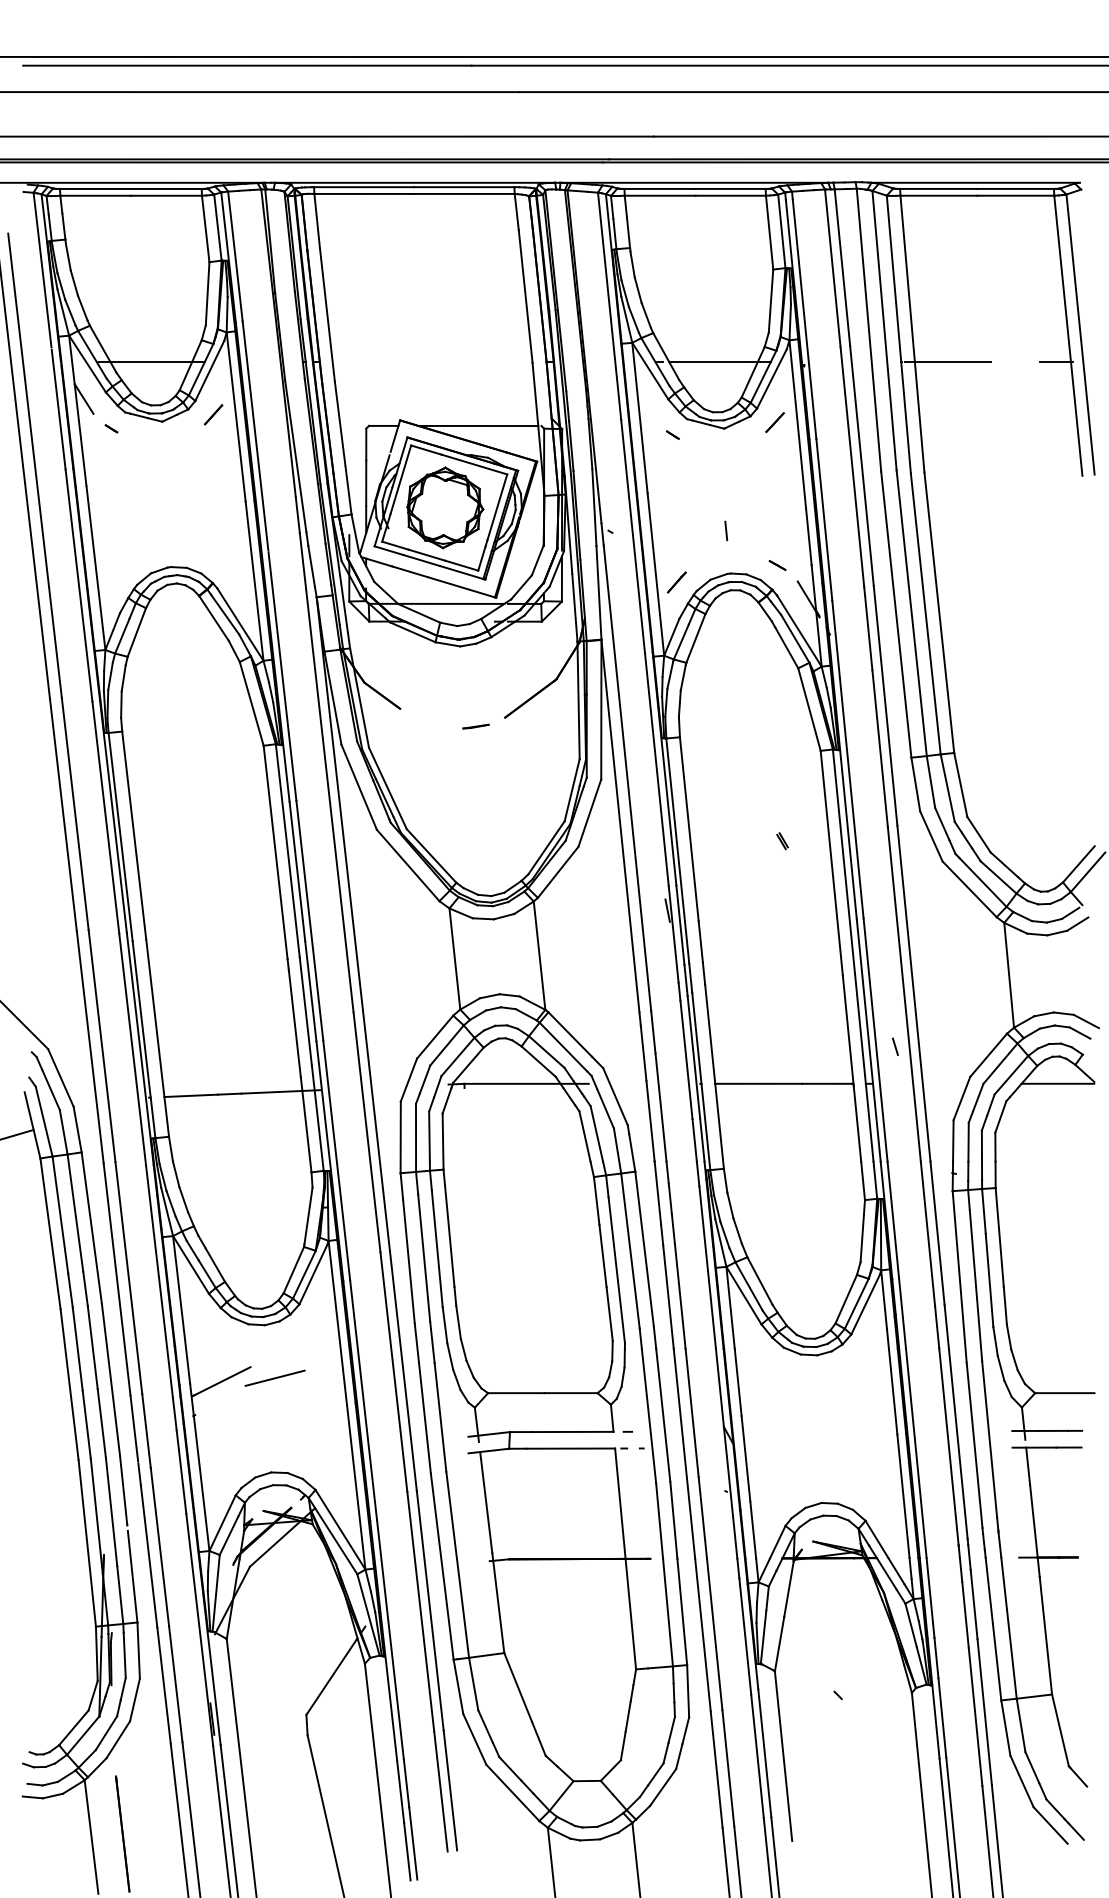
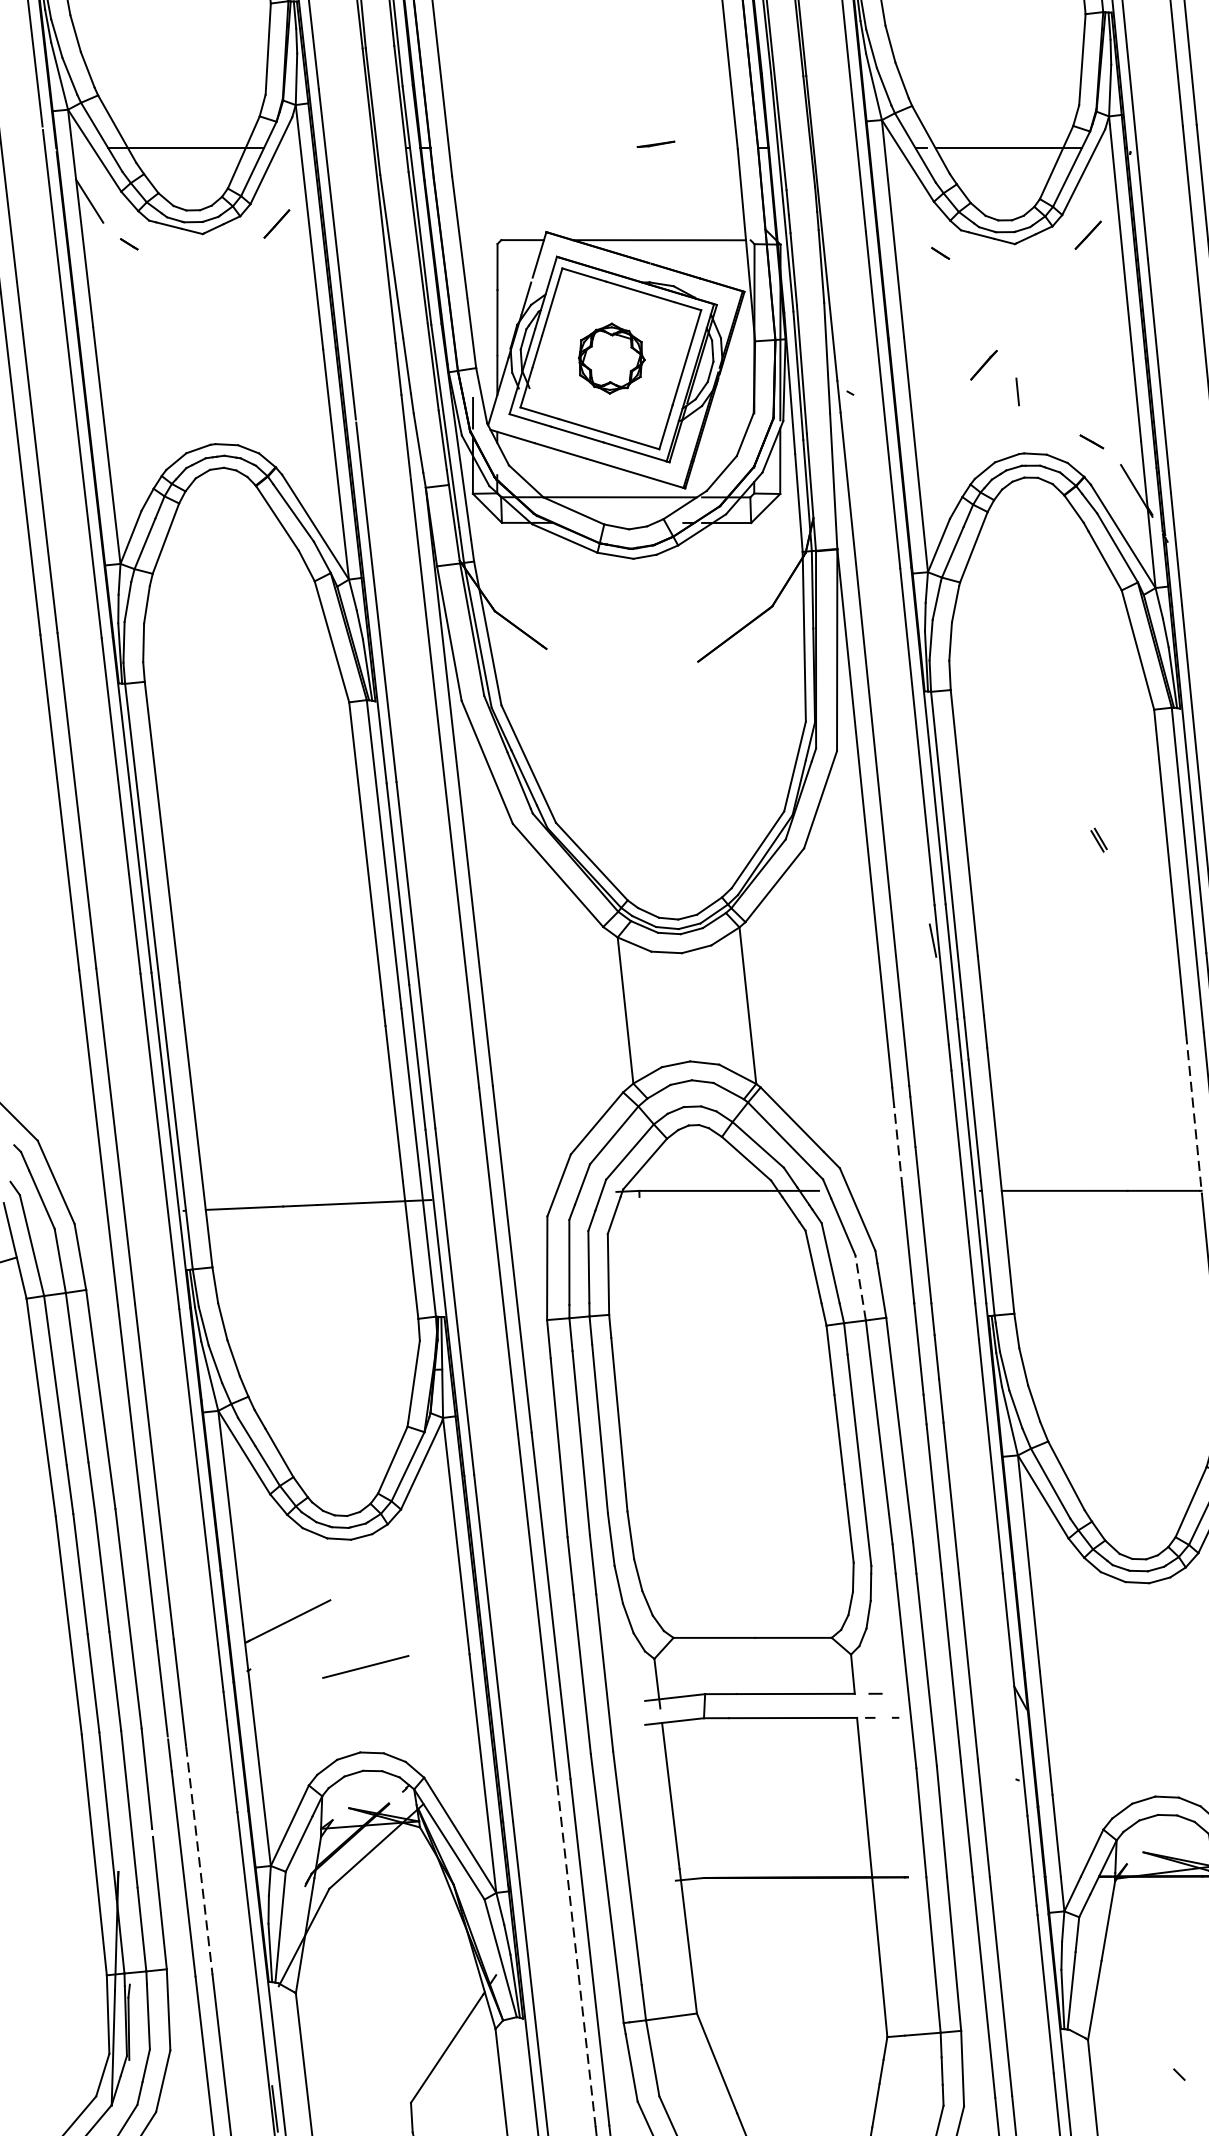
part: (445, 507) -> (611, 358), size x0.6
line: (676, 582) -> (983, 365), moved
line: (475, 726) -> (655, 144), moved
line: (848, 1030) -> (1194, 1113), solid -> dashed
line: (643, 1053) -> (898, 1147), solid -> dashed
line: (617, 1151) -> (860, 1288), solid -> dashed
line: (274, 1377) -> (364, 1665), moved
line: (160, 1547) -> (200, 1860), solid -> dashed
line: (420, 1611) -> (575, 1953), solid -> dashed

